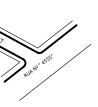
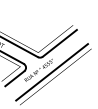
line: (50, 67) -> (51, 72), added

